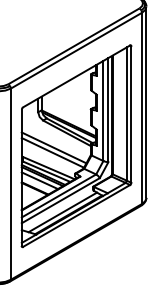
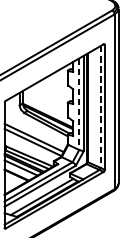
line: (103, 111) -> (79, 104), solid -> dashed
line: (126, 114) -> (100, 107), solid -> dashed

